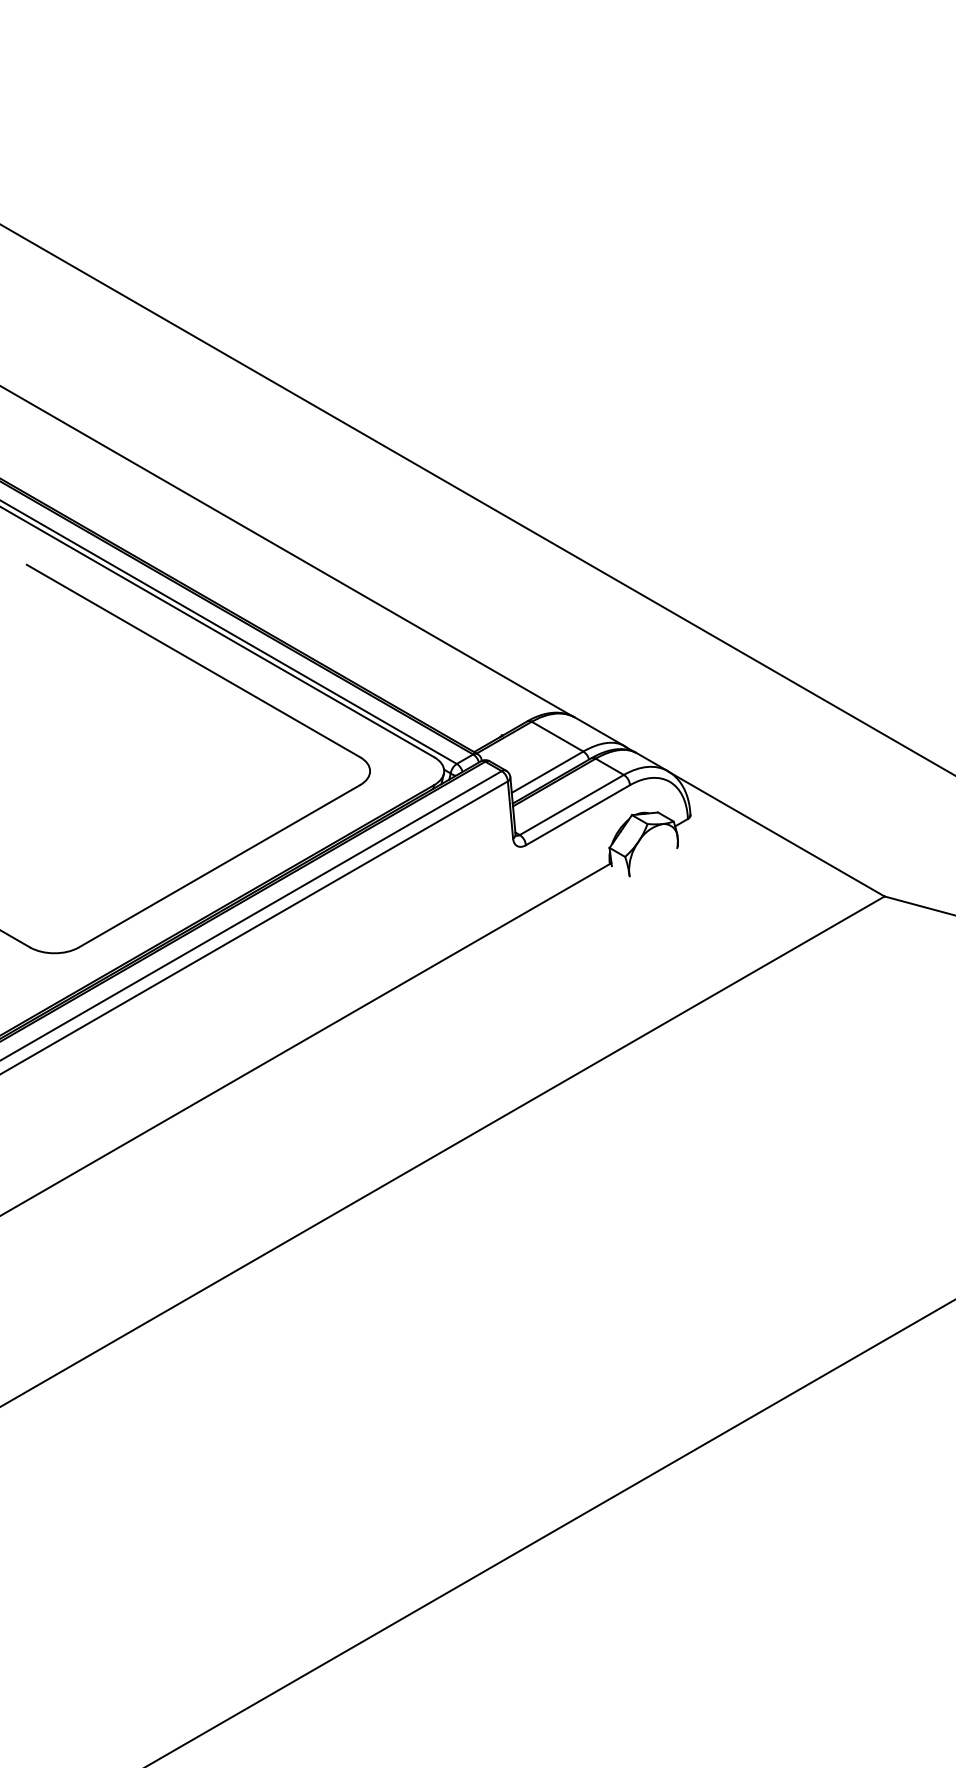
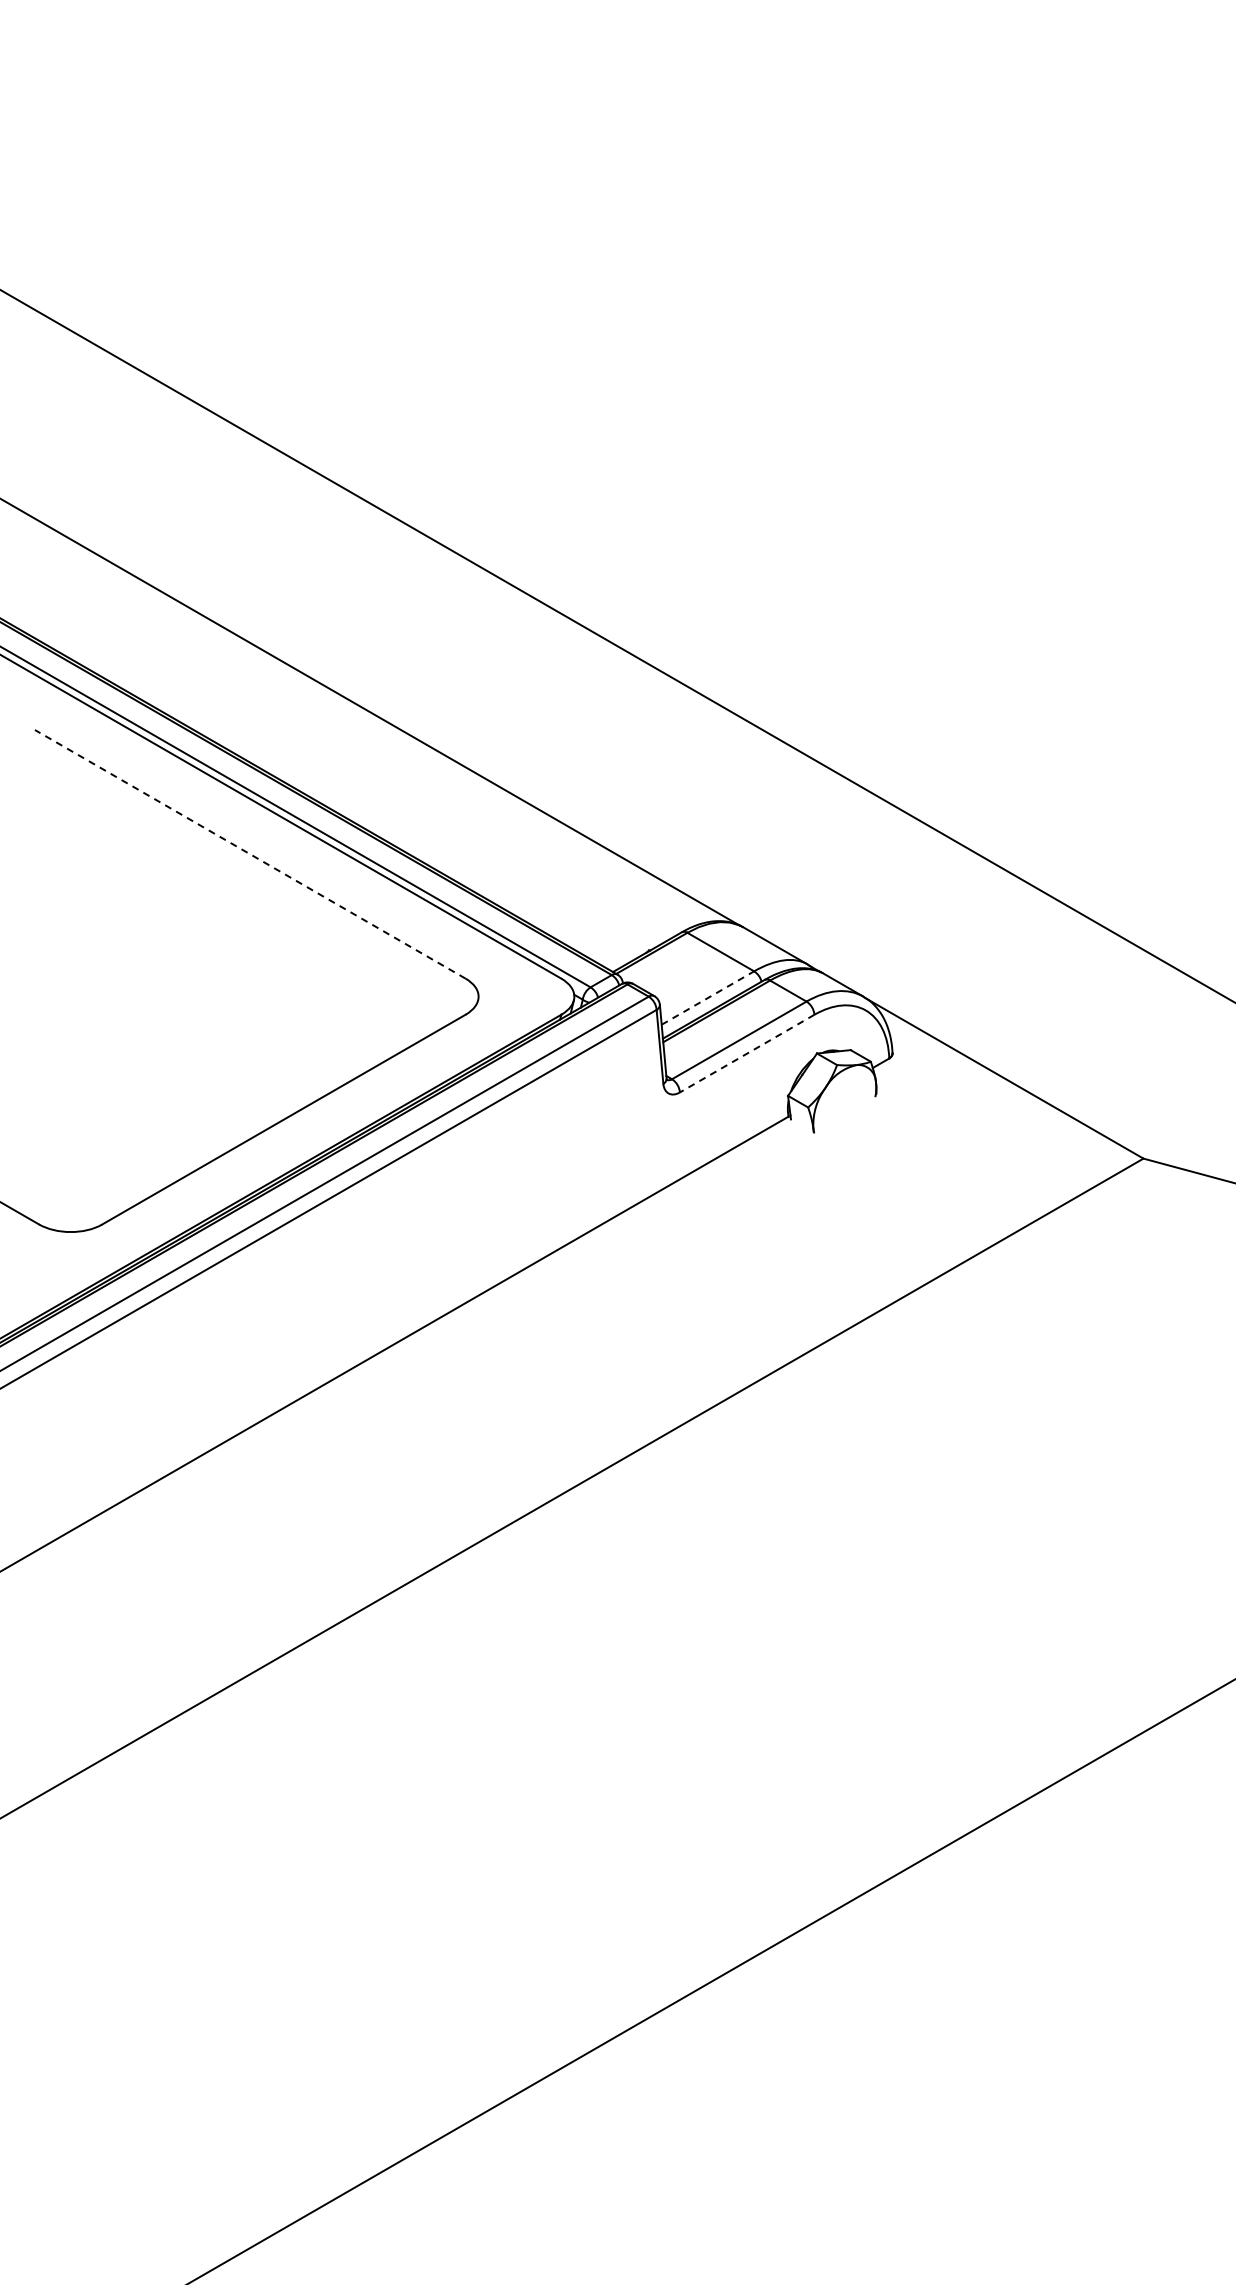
line: (193, 661) -> (250, 854), solid -> dashed
line: (548, 771) -> (708, 997), solid -> dashed
line: (578, 815) -> (747, 1053), solid -> dashed

